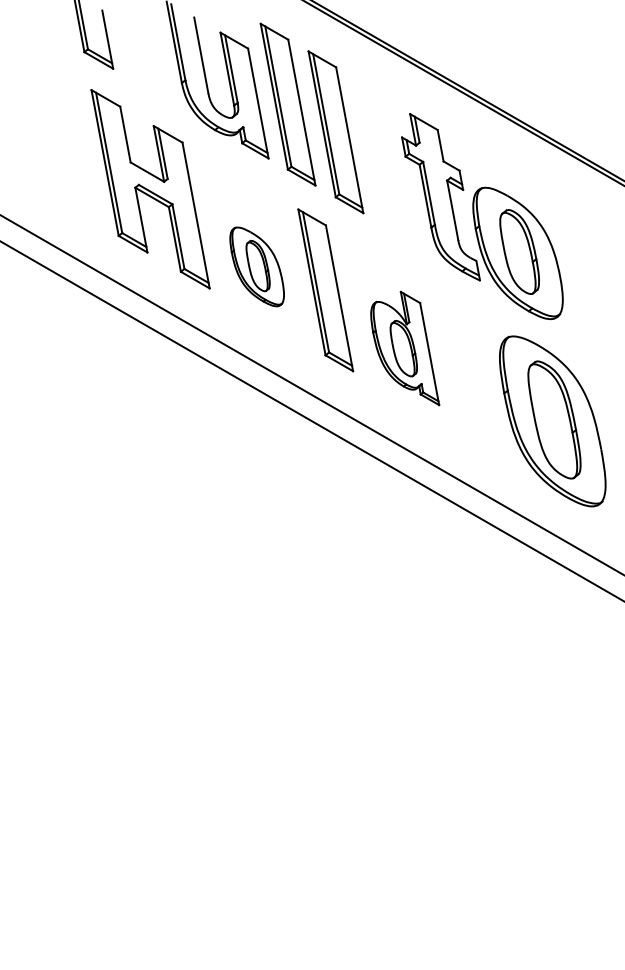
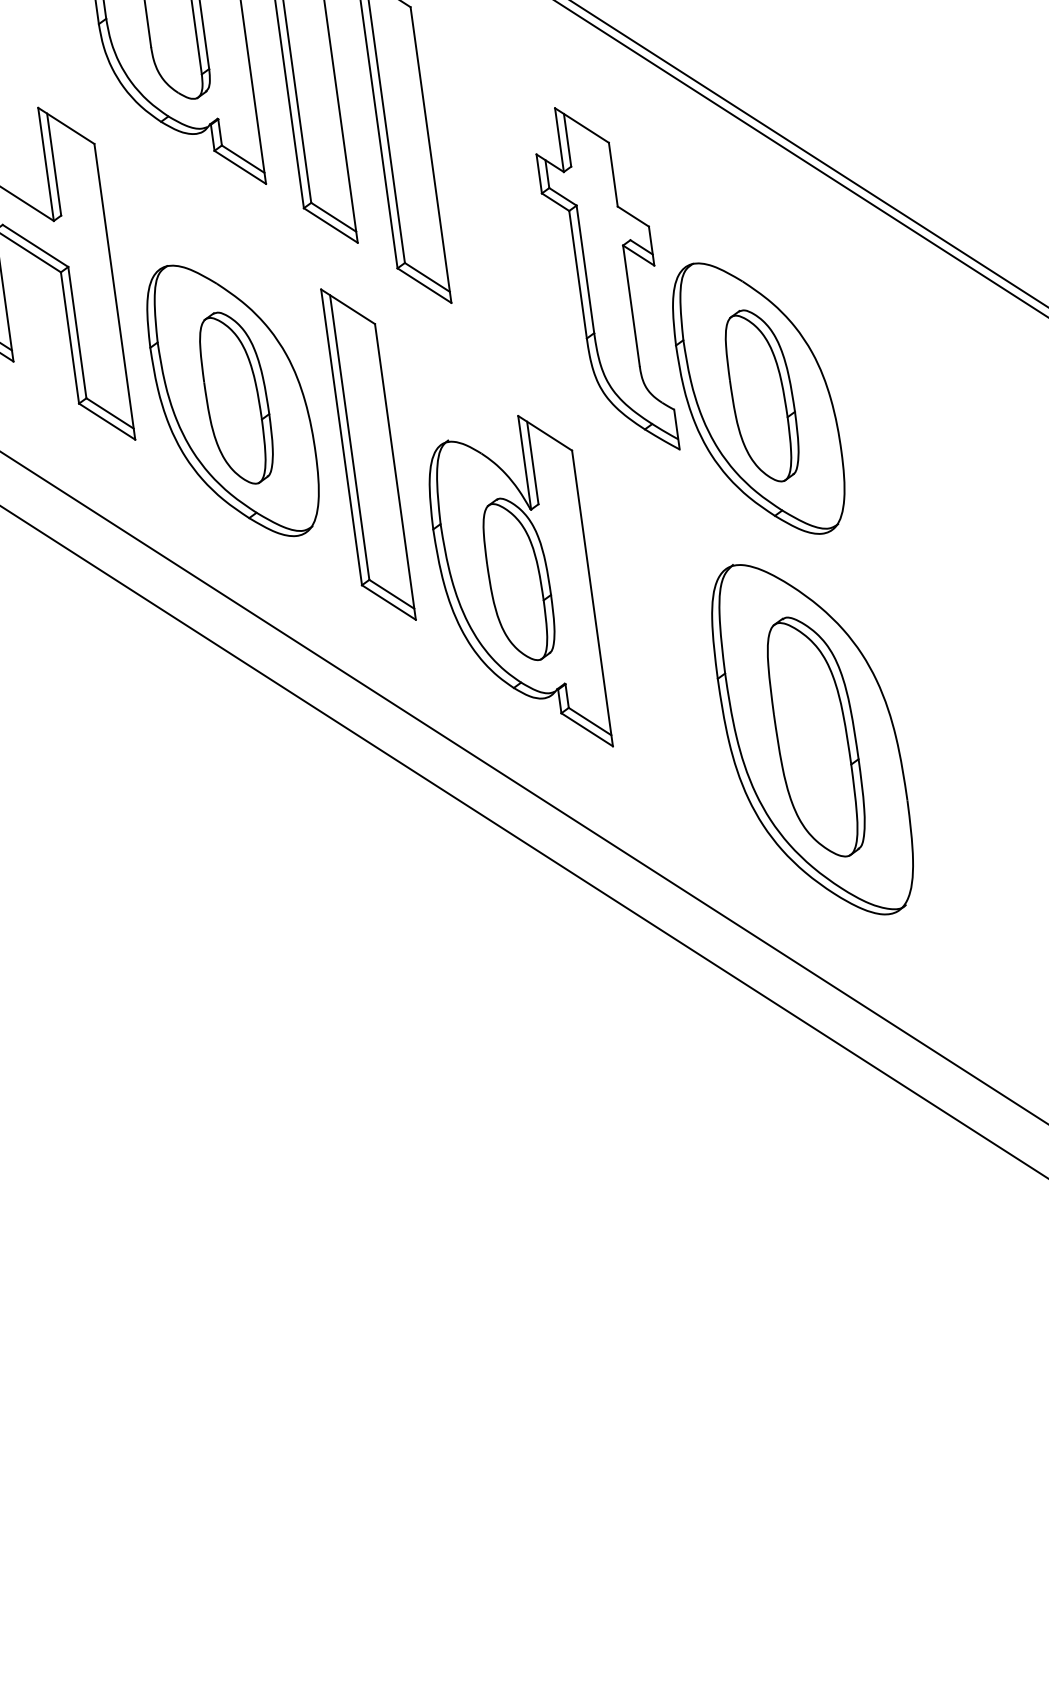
part: (256, 266) -> (231, 400), size x1.67
part: (404, 348) -> (521, 579), size x1.43

